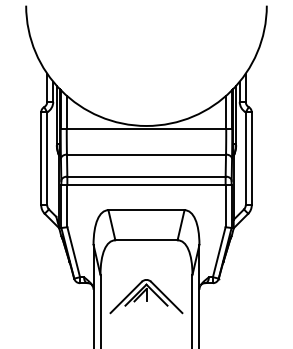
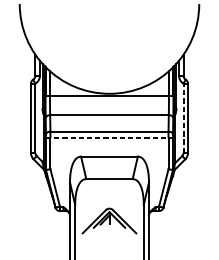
line: (245, 158) -> (183, 118), solid -> dashed
line: (146, 185) -> (109, 138), solid -> dashed

